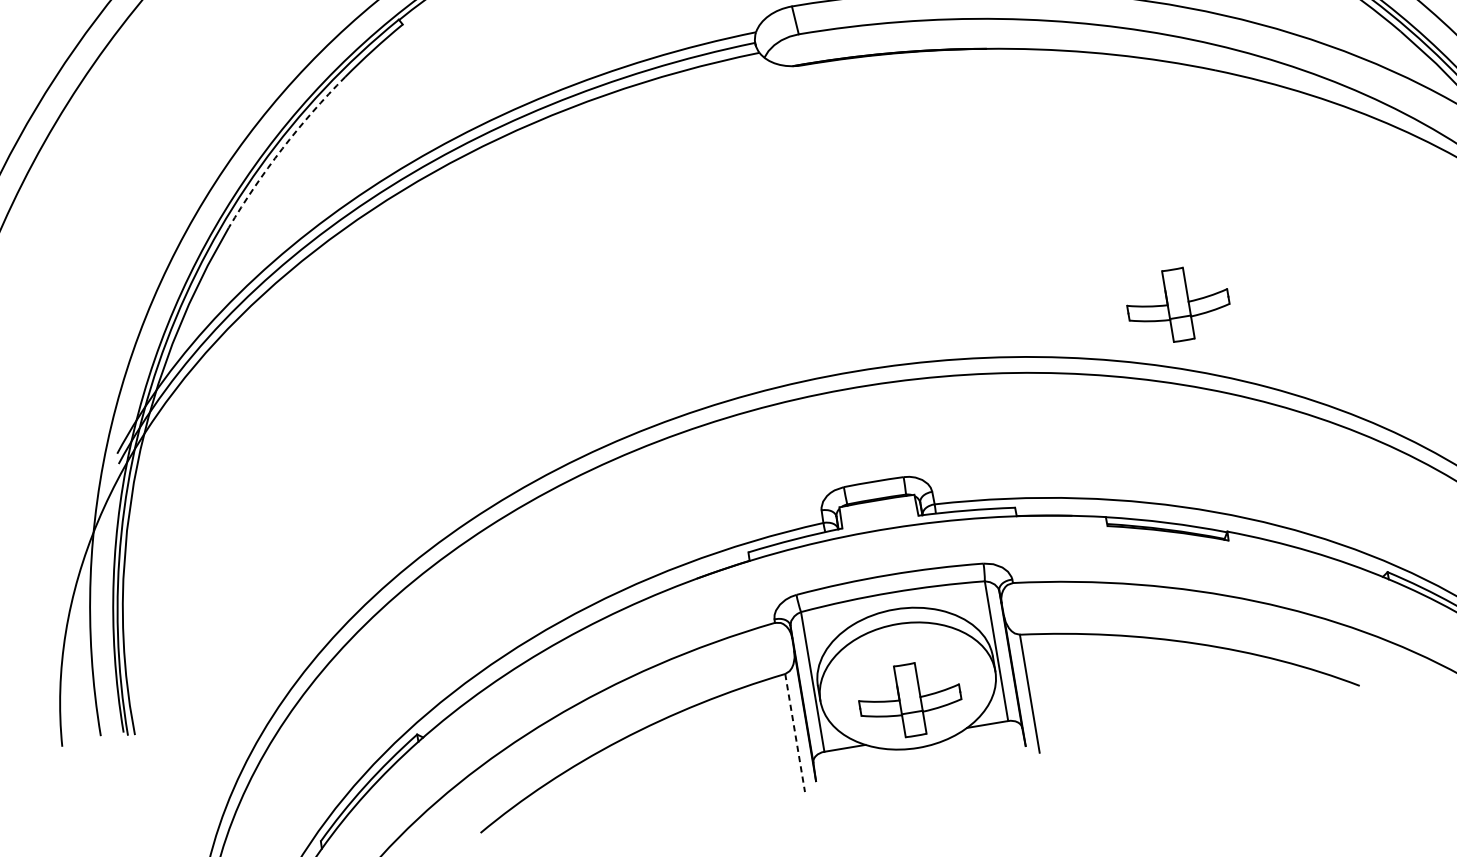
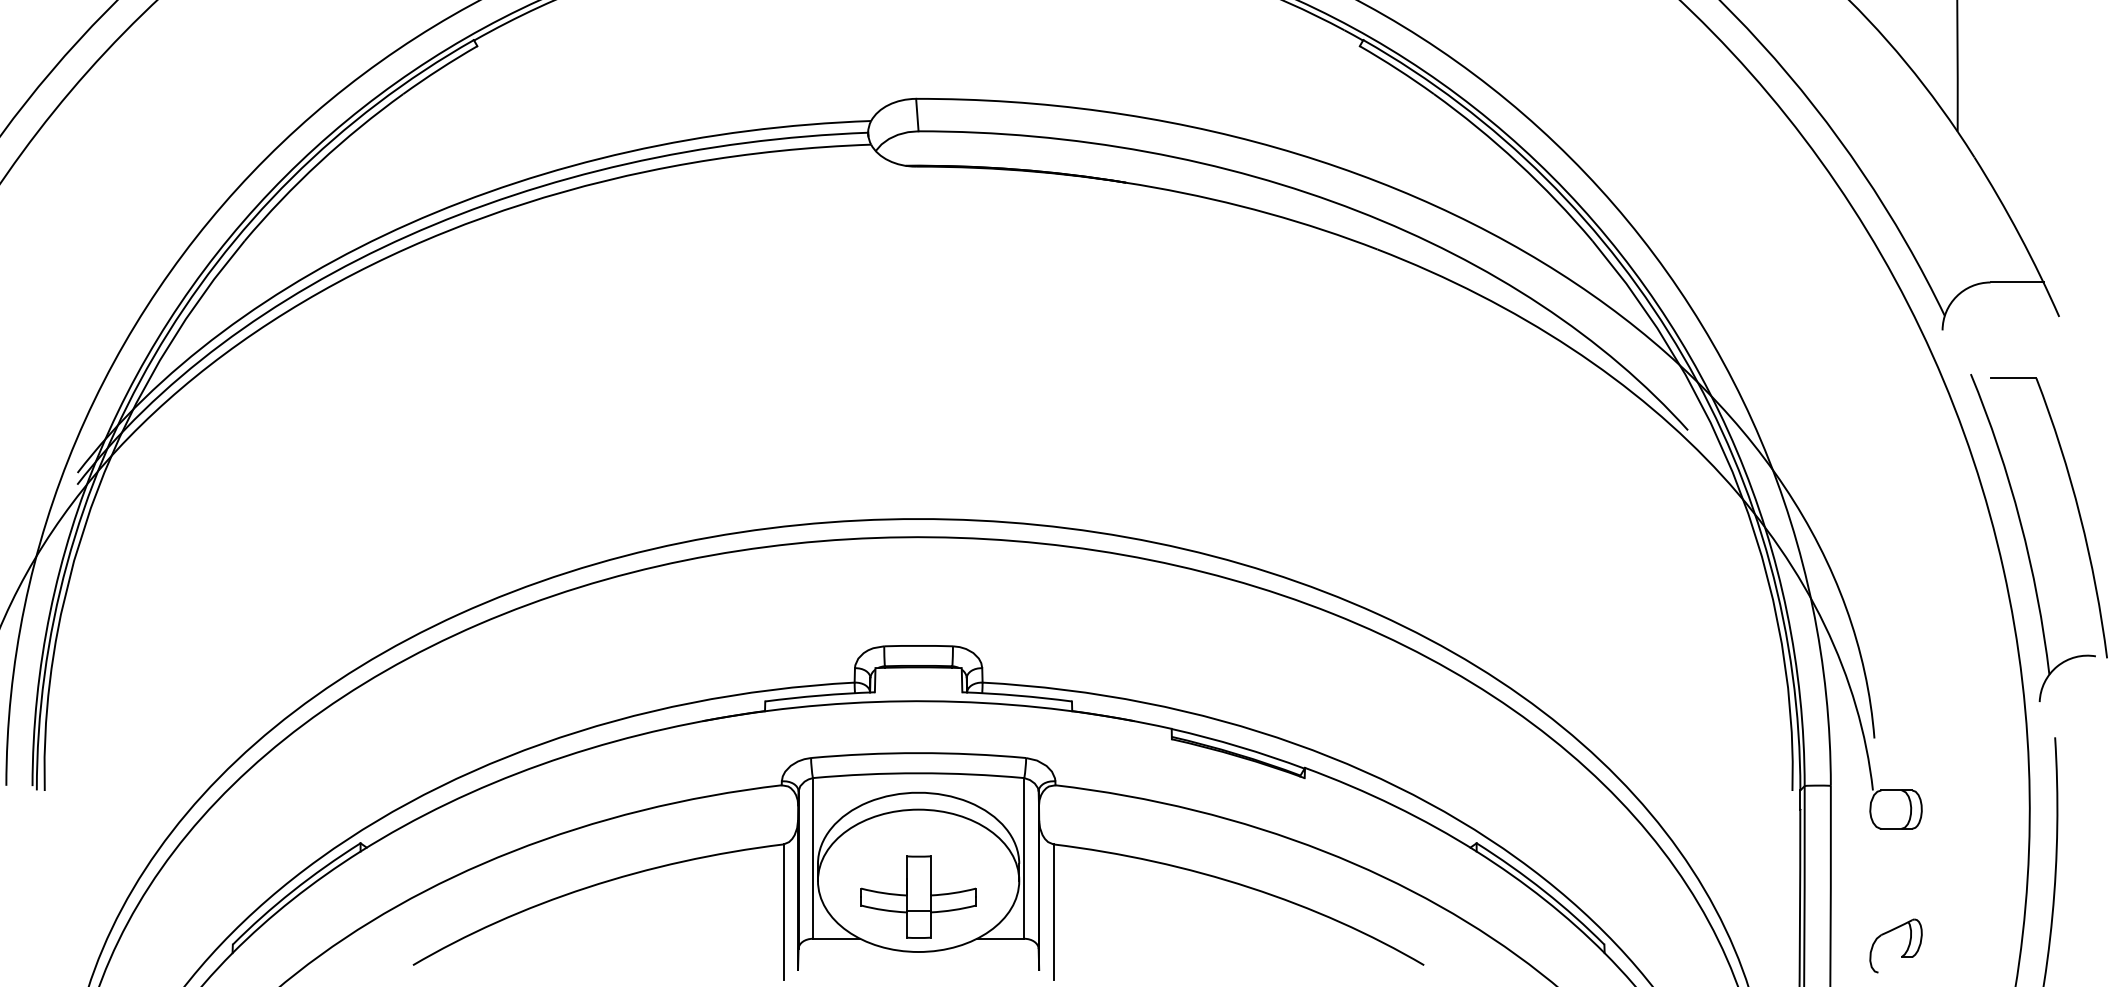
arc: (282, 148) -> (319, 162), dashed -> solid
part: (1178, 304) -> (1292, 504), removed
line: (795, 733) -> (783, 912), dashed -> solid

